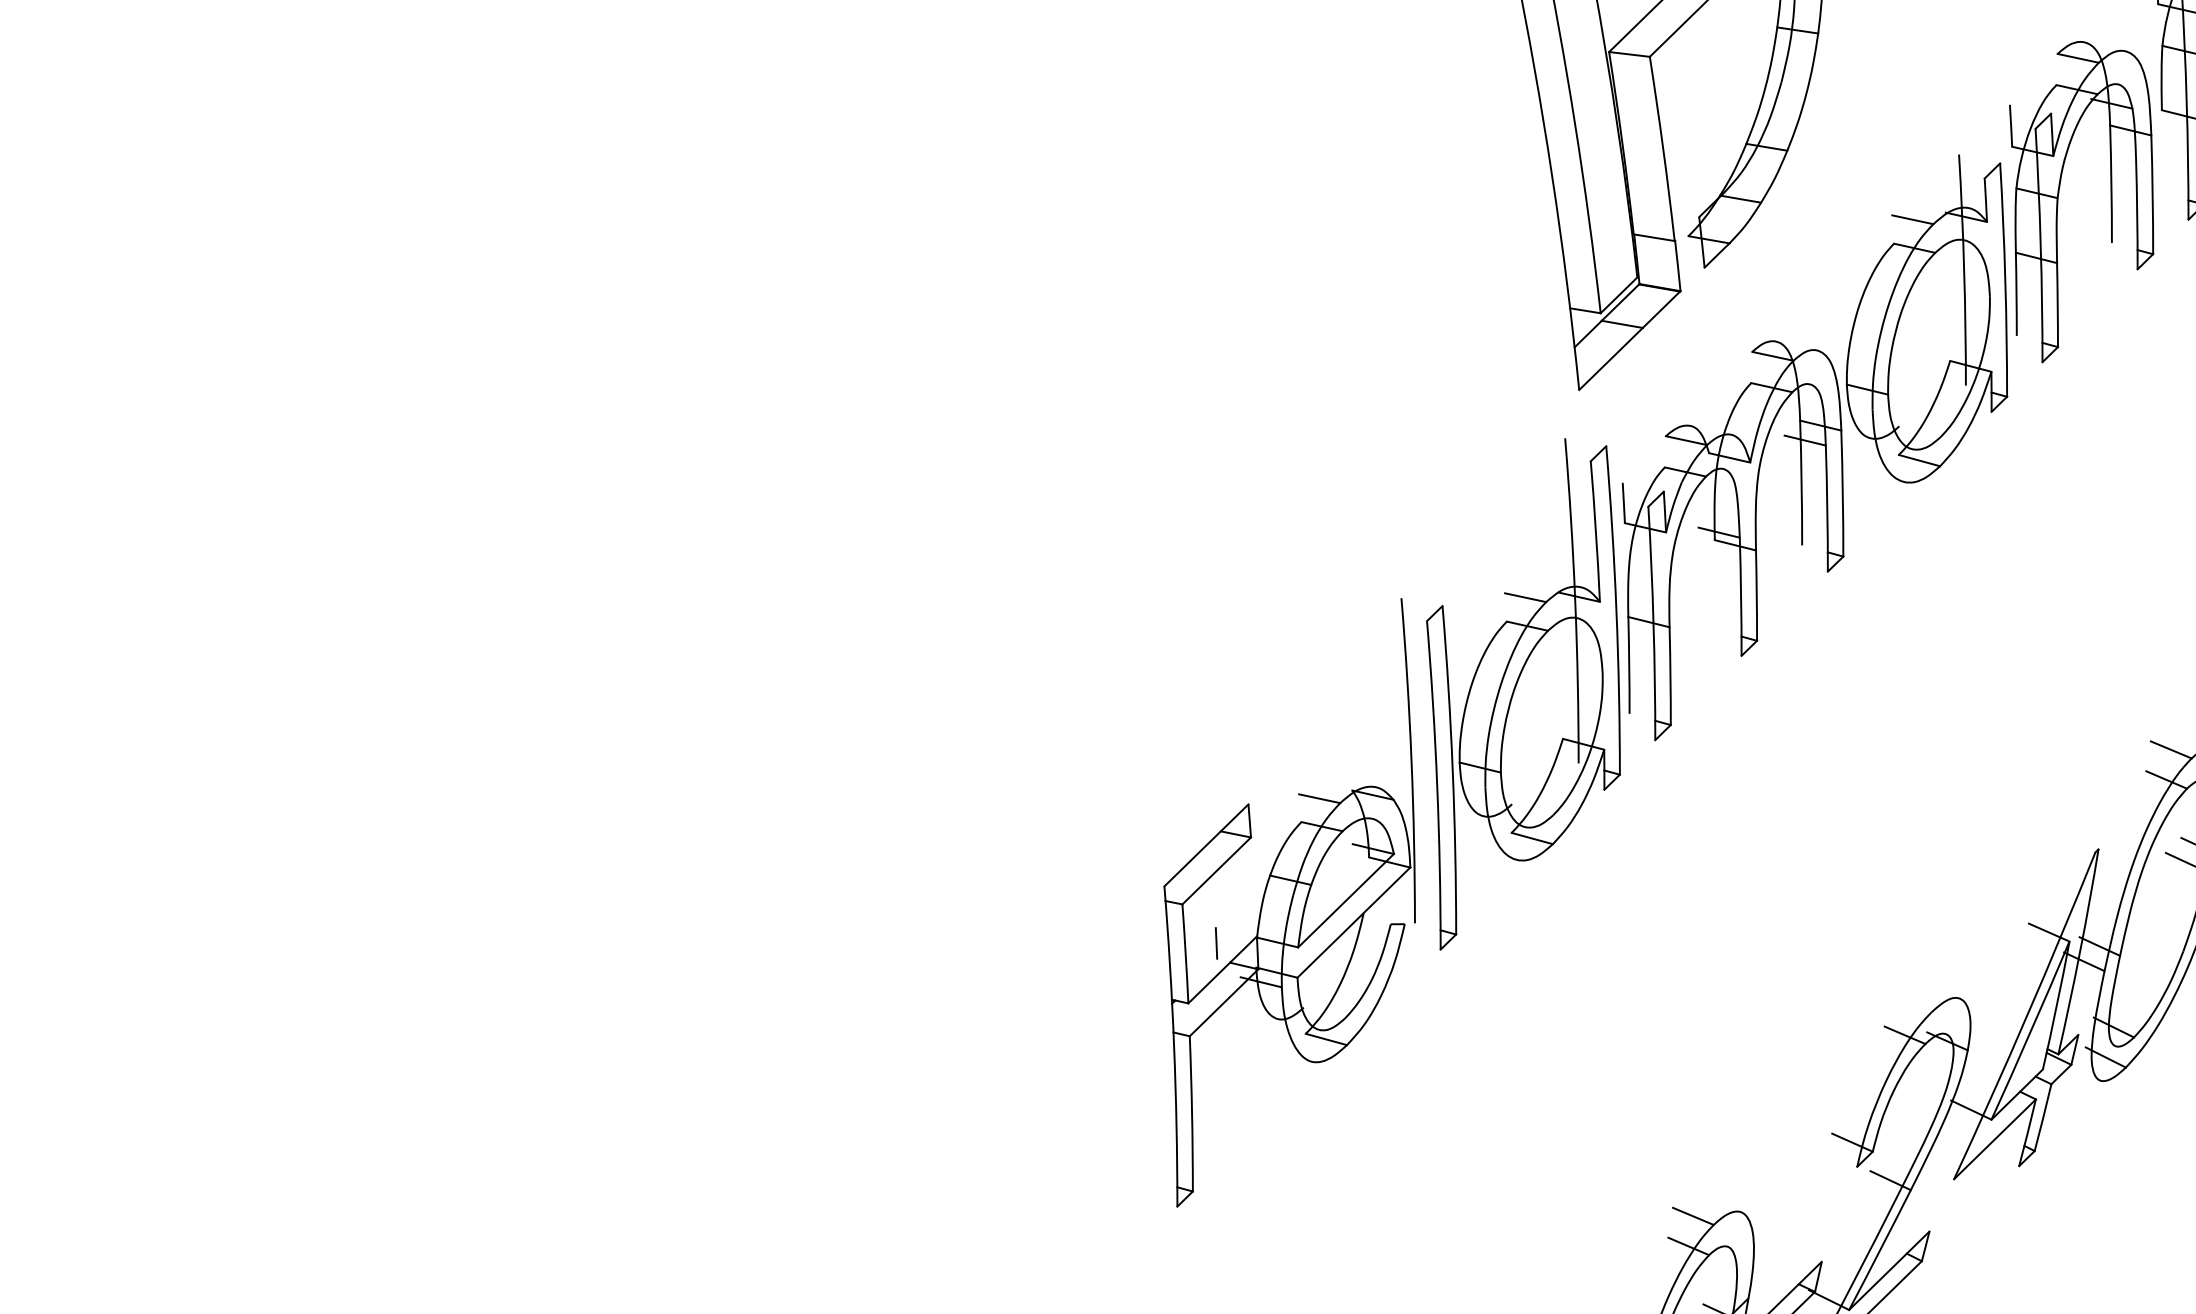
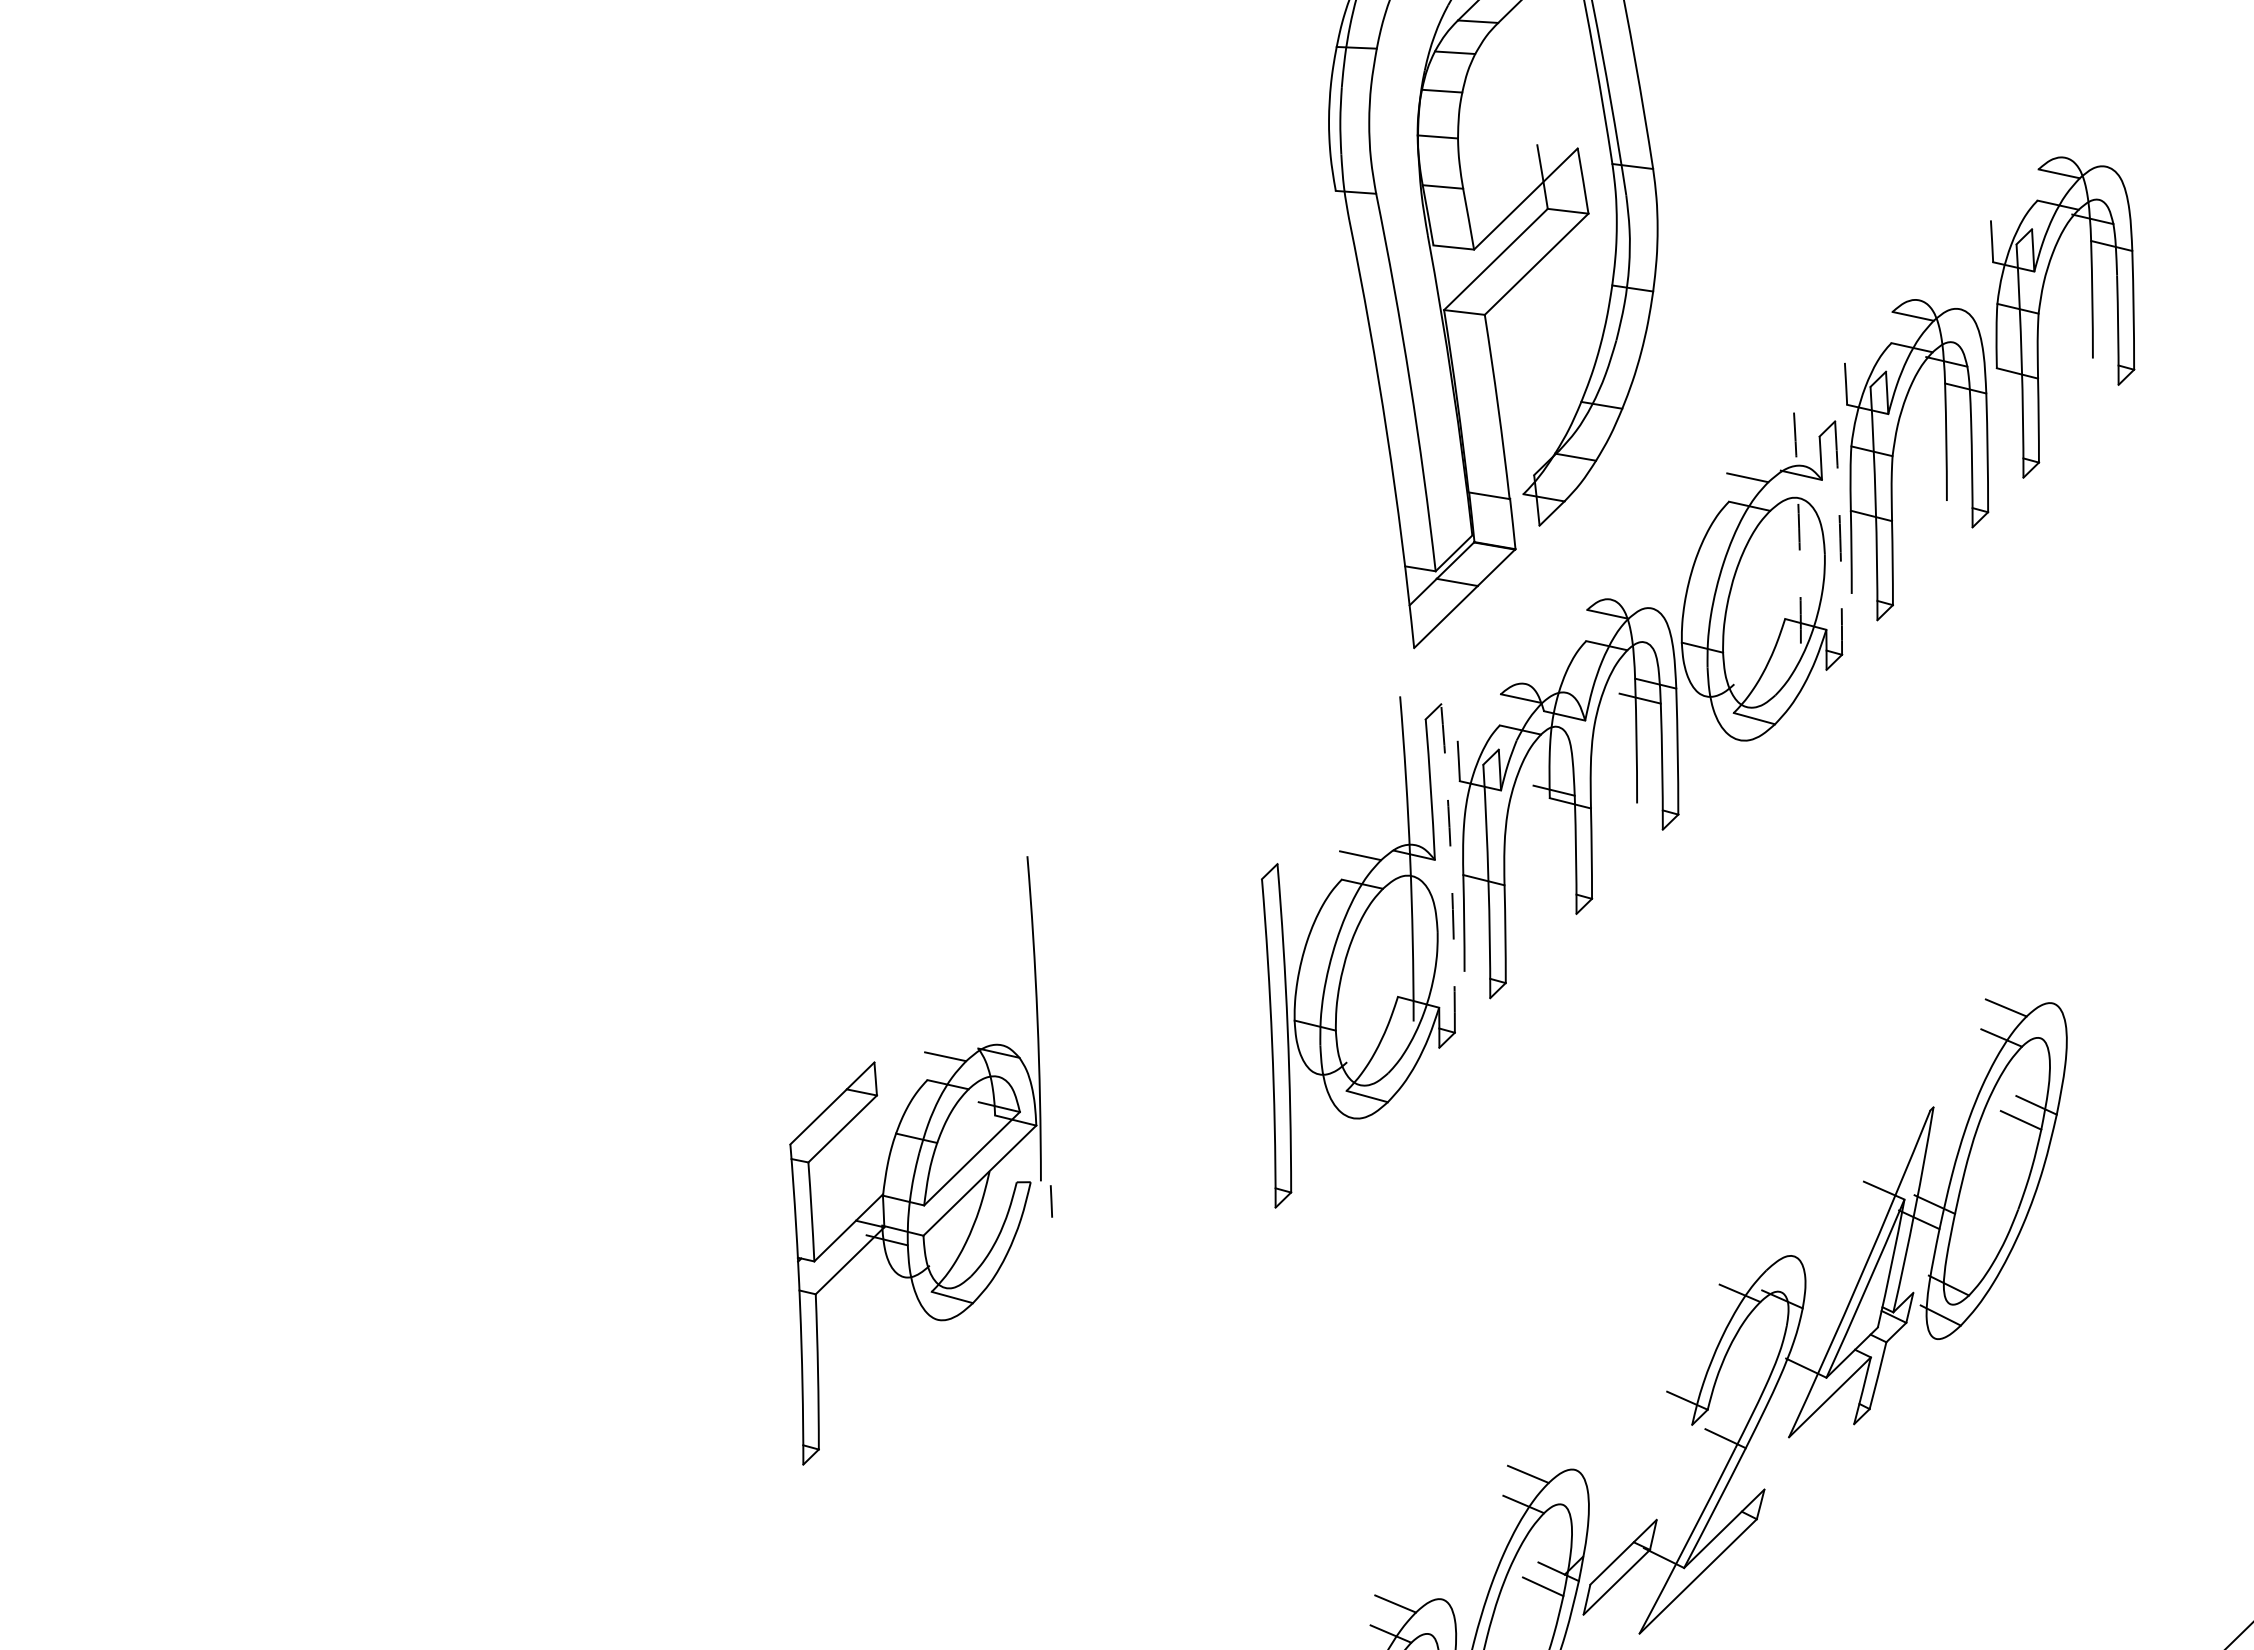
arc: (1964, 270) -> (1799, 528), solid -> dashed
arc: (2005, 280) -> (1840, 538), solid -> dashed
arc: (1616, 610) -> (1451, 868), solid -> dashed
part: (1289, 902) -> (915, 1160), moved

